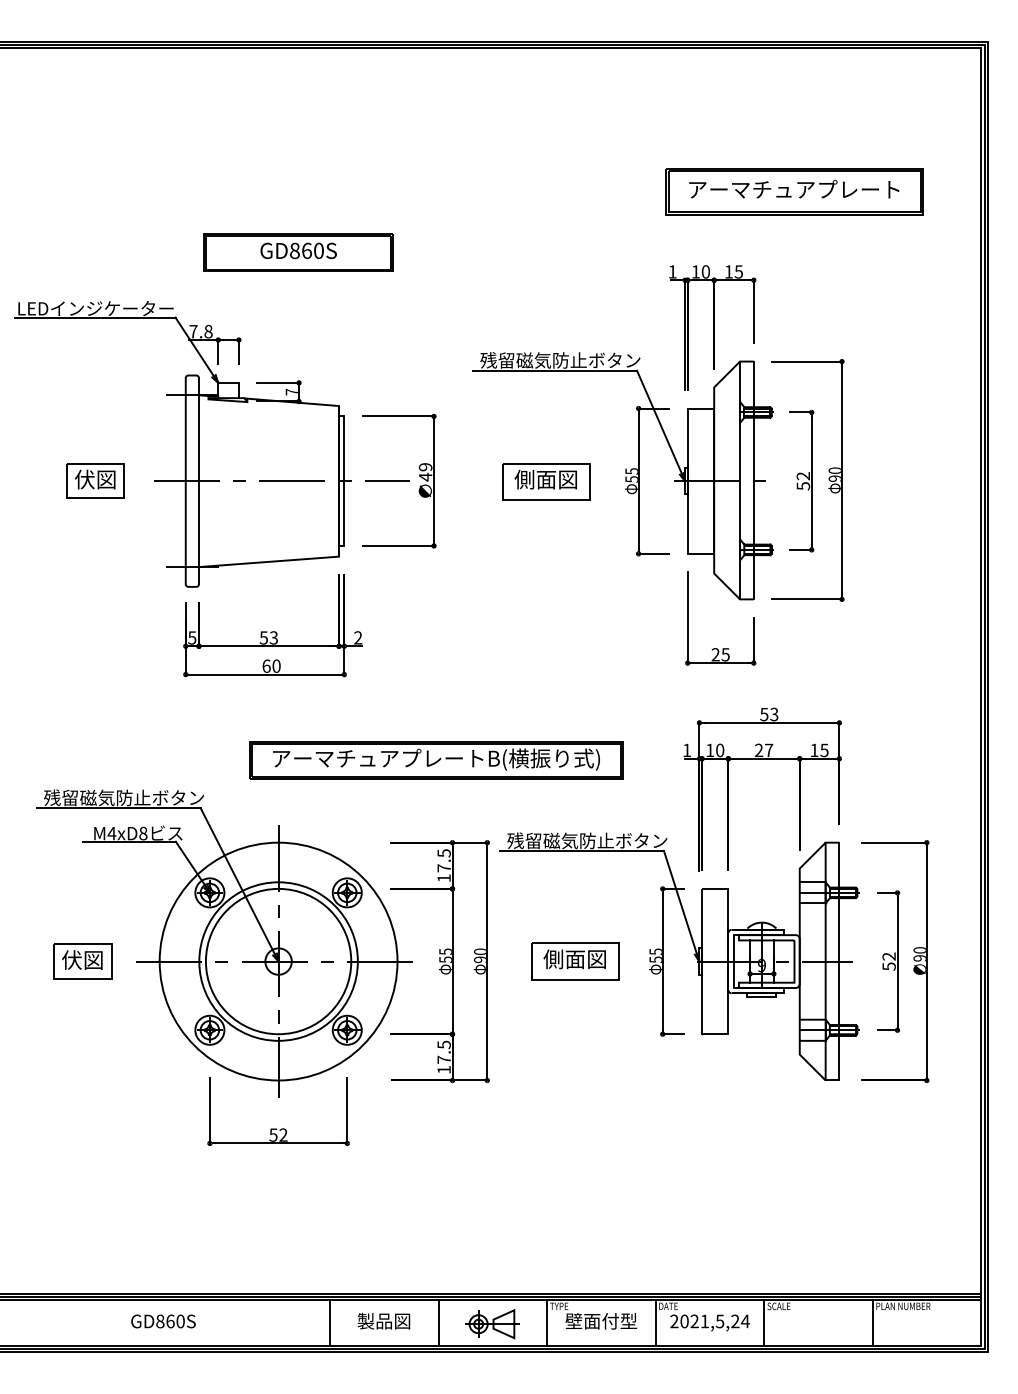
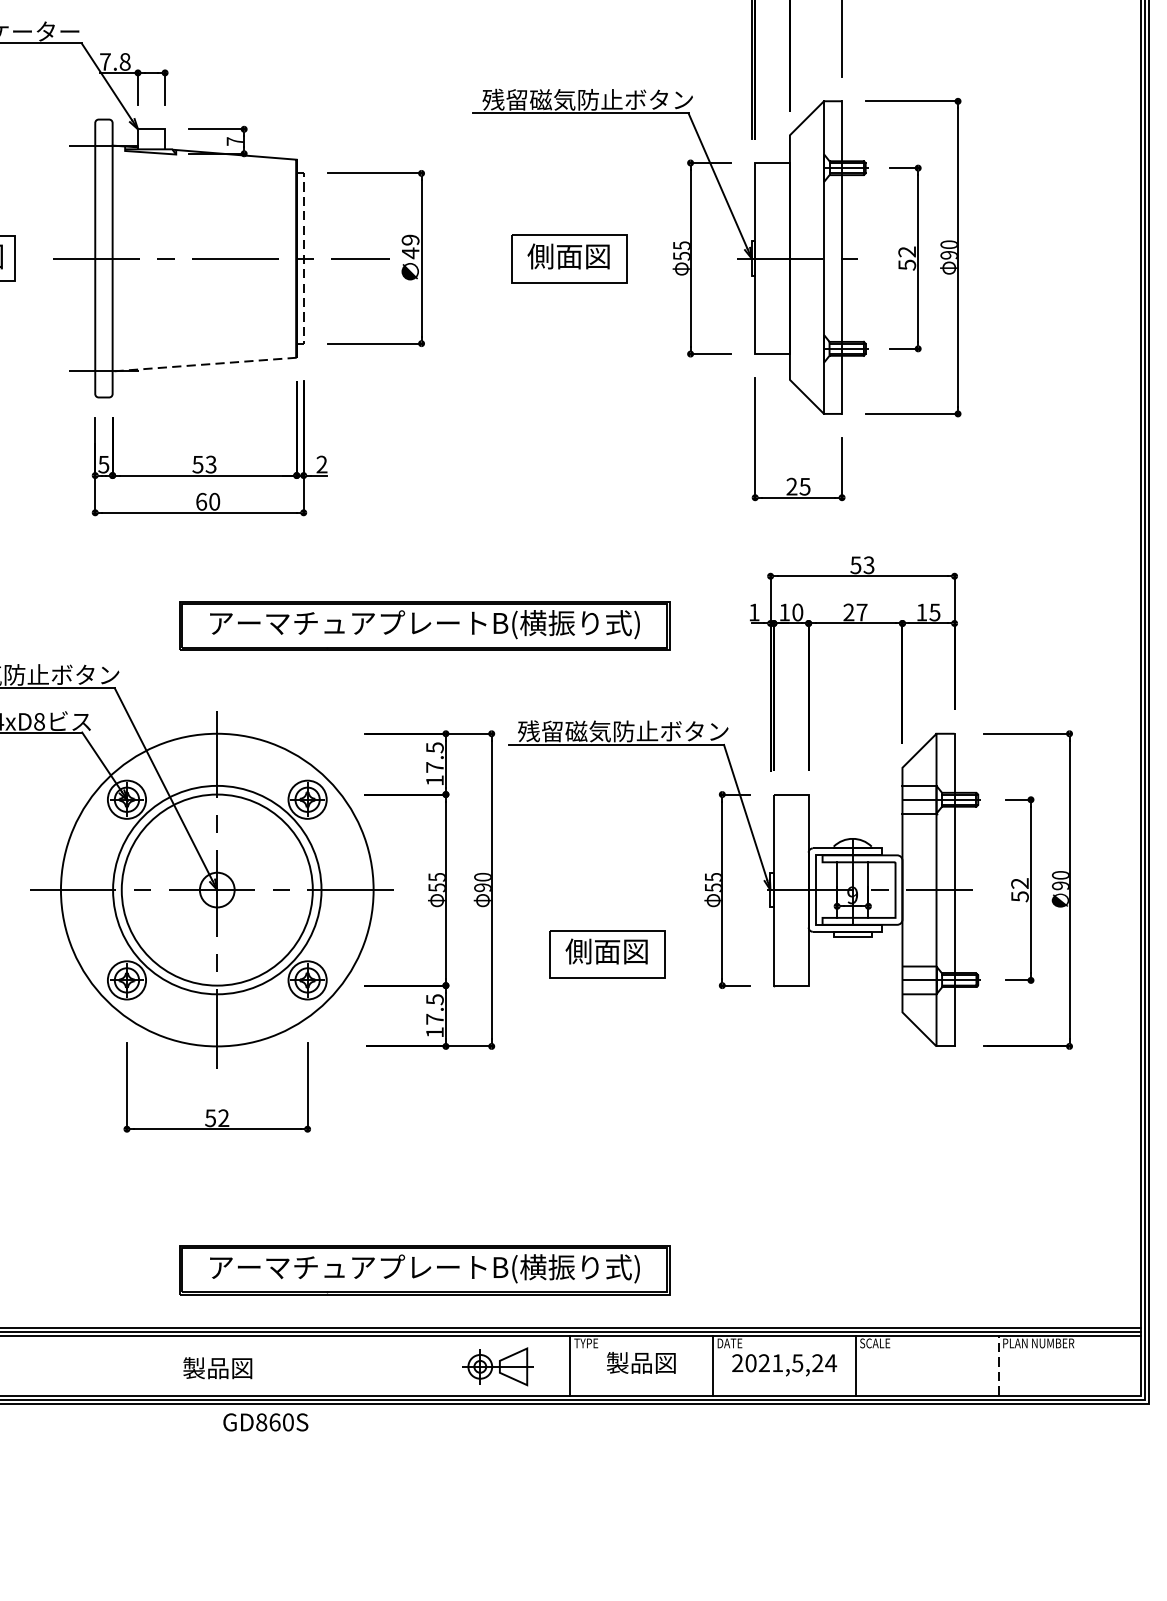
line: (344, 481) -> (303, 258), solid -> dashed
line: (268, 561) -> (204, 364), solid -> dashed
part: (575, 961) -> (607, 954), moved
part: (436, 1250) -> (424, 1269), added
text: (383, 1320) -> (217, 1367), moved
text: (601, 1320) -> (641, 1361), 壁面付型 -> 製品図
text: (163, 1321) -> (265, 1422), moved
line: (330, 1323) -> (285, 1365), removed
line: (438, 1323) -> (427, 1365), removed
line: (872, 1323) -> (998, 1365), solid -> dashed

